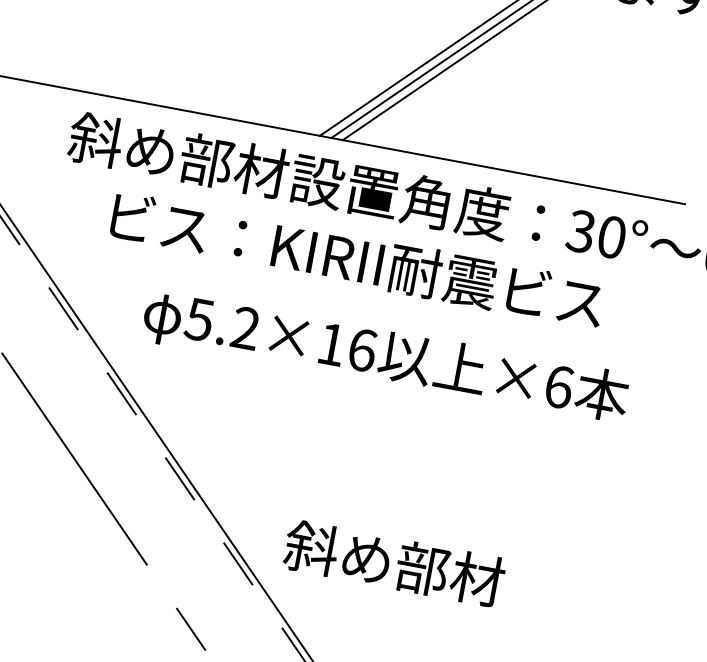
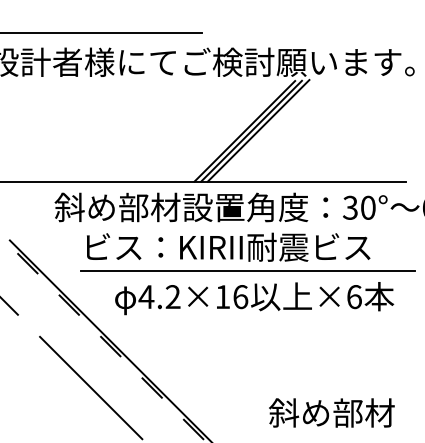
line: (382, 308) -> (247, 271), added
text: (199, 320) -> (146, 297), 5.2×16 -> 4.2×16
text: (393, 562) -> (331, 412), moved

